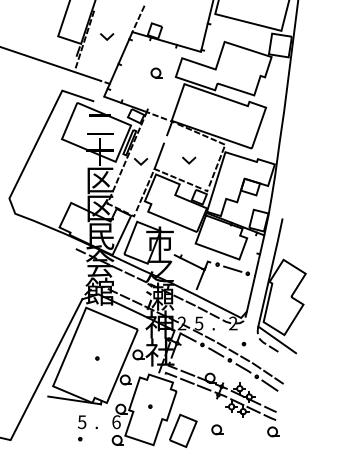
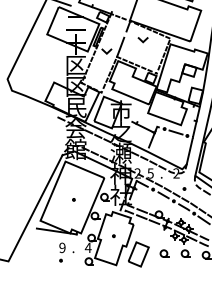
line: (190, 160) -> (144, 39), moved
text: (81, 421) -> (61, 247), 5 -> 9
text: (115, 422) -> (87, 248), 6 -> 4
part: (245, 429) -> (185, 253), added

